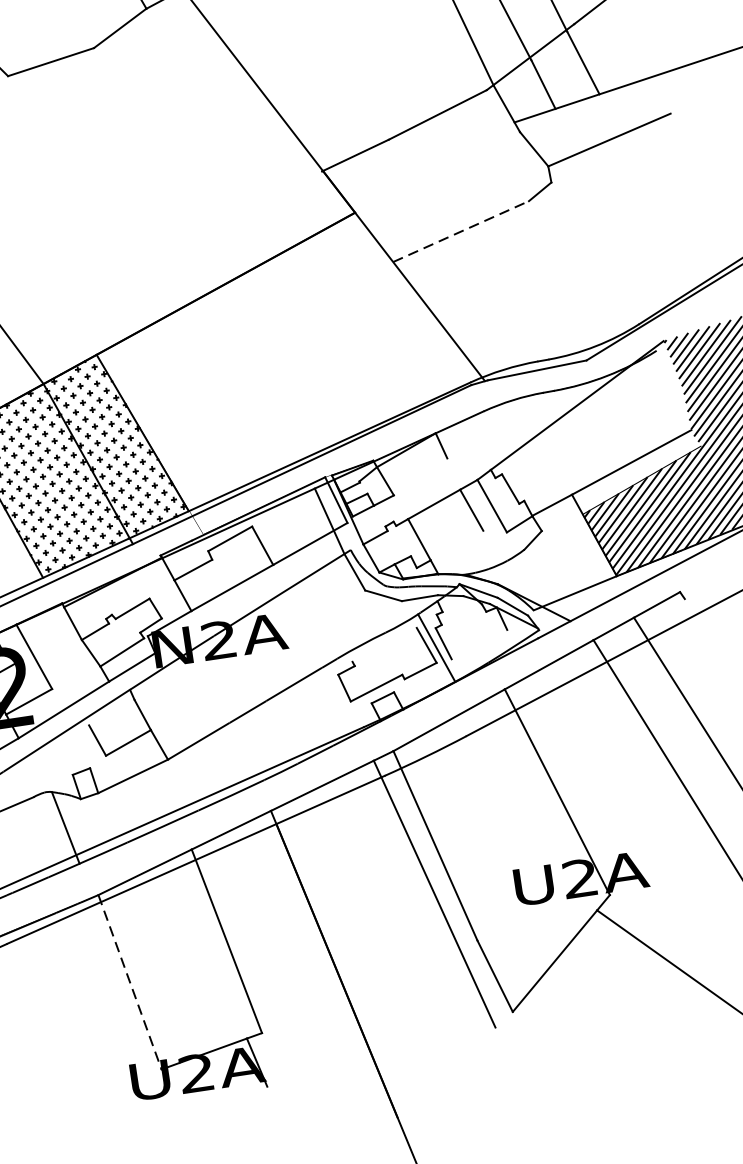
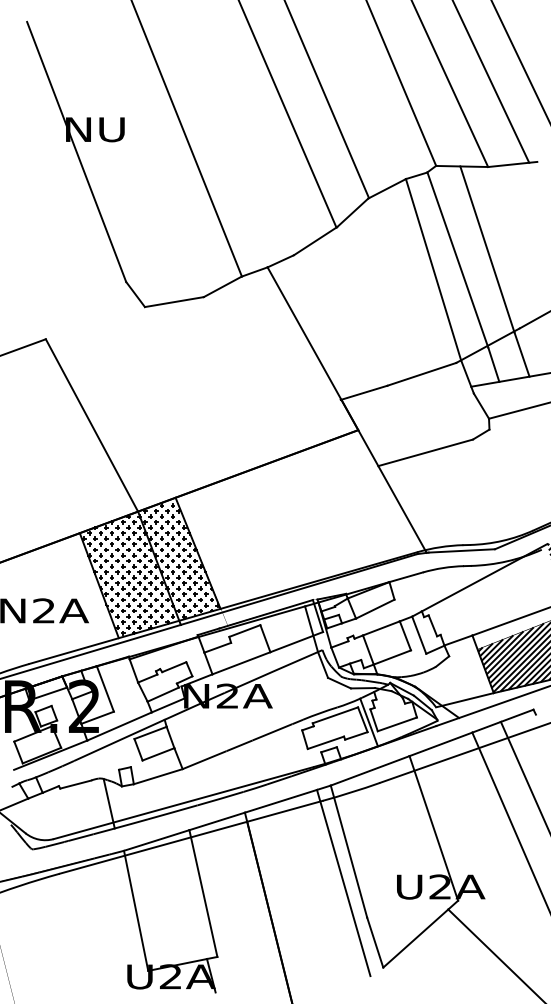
line: (462, 230) -> (426, 452), dashed -> solid
line: (420, 475) -> (375, 608), added
line: (455, 545) -> (391, 657), added
line: (478, 644) -> (396, 724), added
line: (384, 645) -> (335, 715), added
line: (111, 711) -> (150, 732), added
line: (130, 983) -> (136, 911), dashed -> solid

